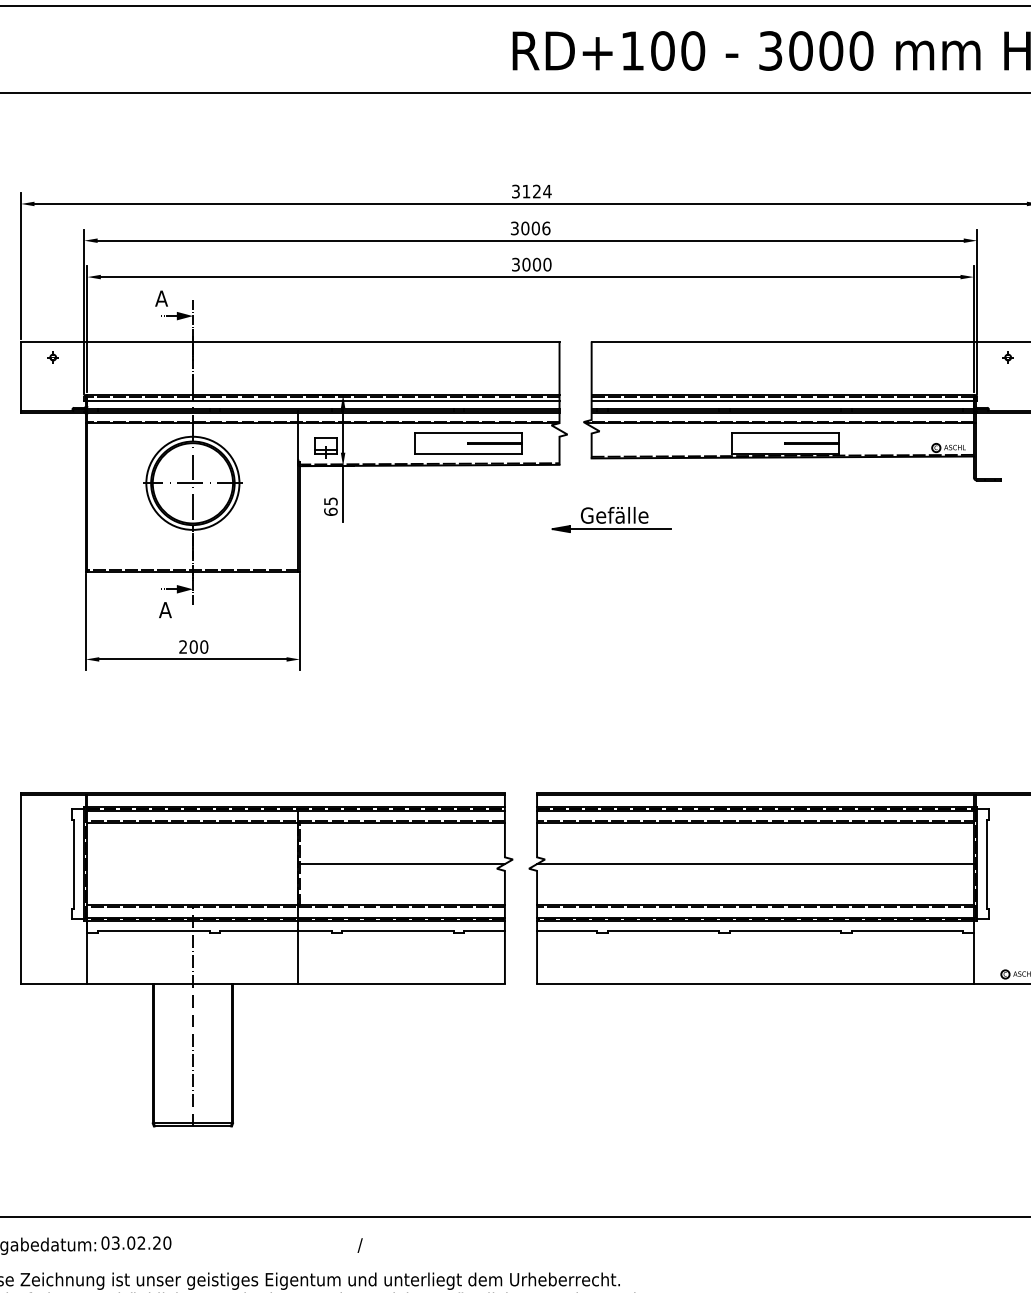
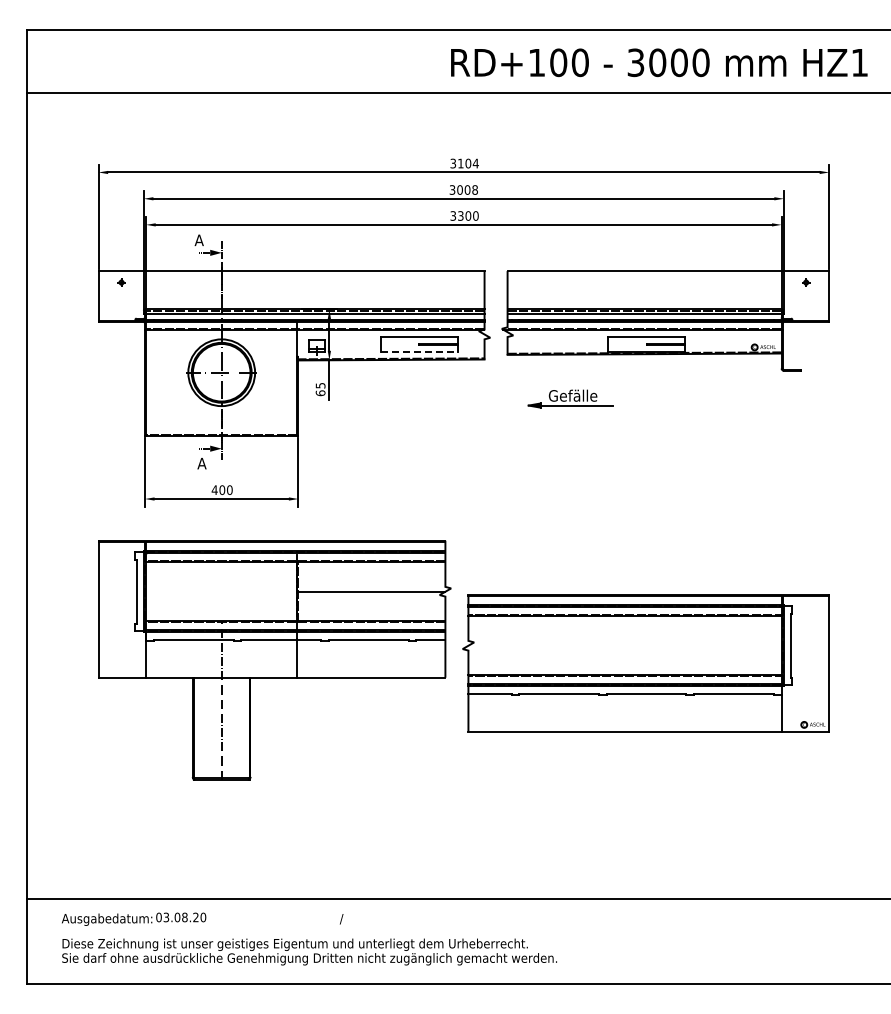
text: (537, 191) -> (468, 163), 3124 -> 3104
text: (546, 227) -> (475, 189), 3006 -> 3008
text: (525, 263) -> (460, 215), 3000 -> 3300
line: (468, 453) -> (419, 351), solid -> dashed
part: (611, 519) -> (570, 398), moved
text: (182, 646) -> (214, 489), 200 -> 400
line: (754, 863) -> (624, 645), removed
part: (266, 959) -> (274, 660), moved
text: (141, 1243) -> (184, 917), 03.02.20 -> 03.08.20

